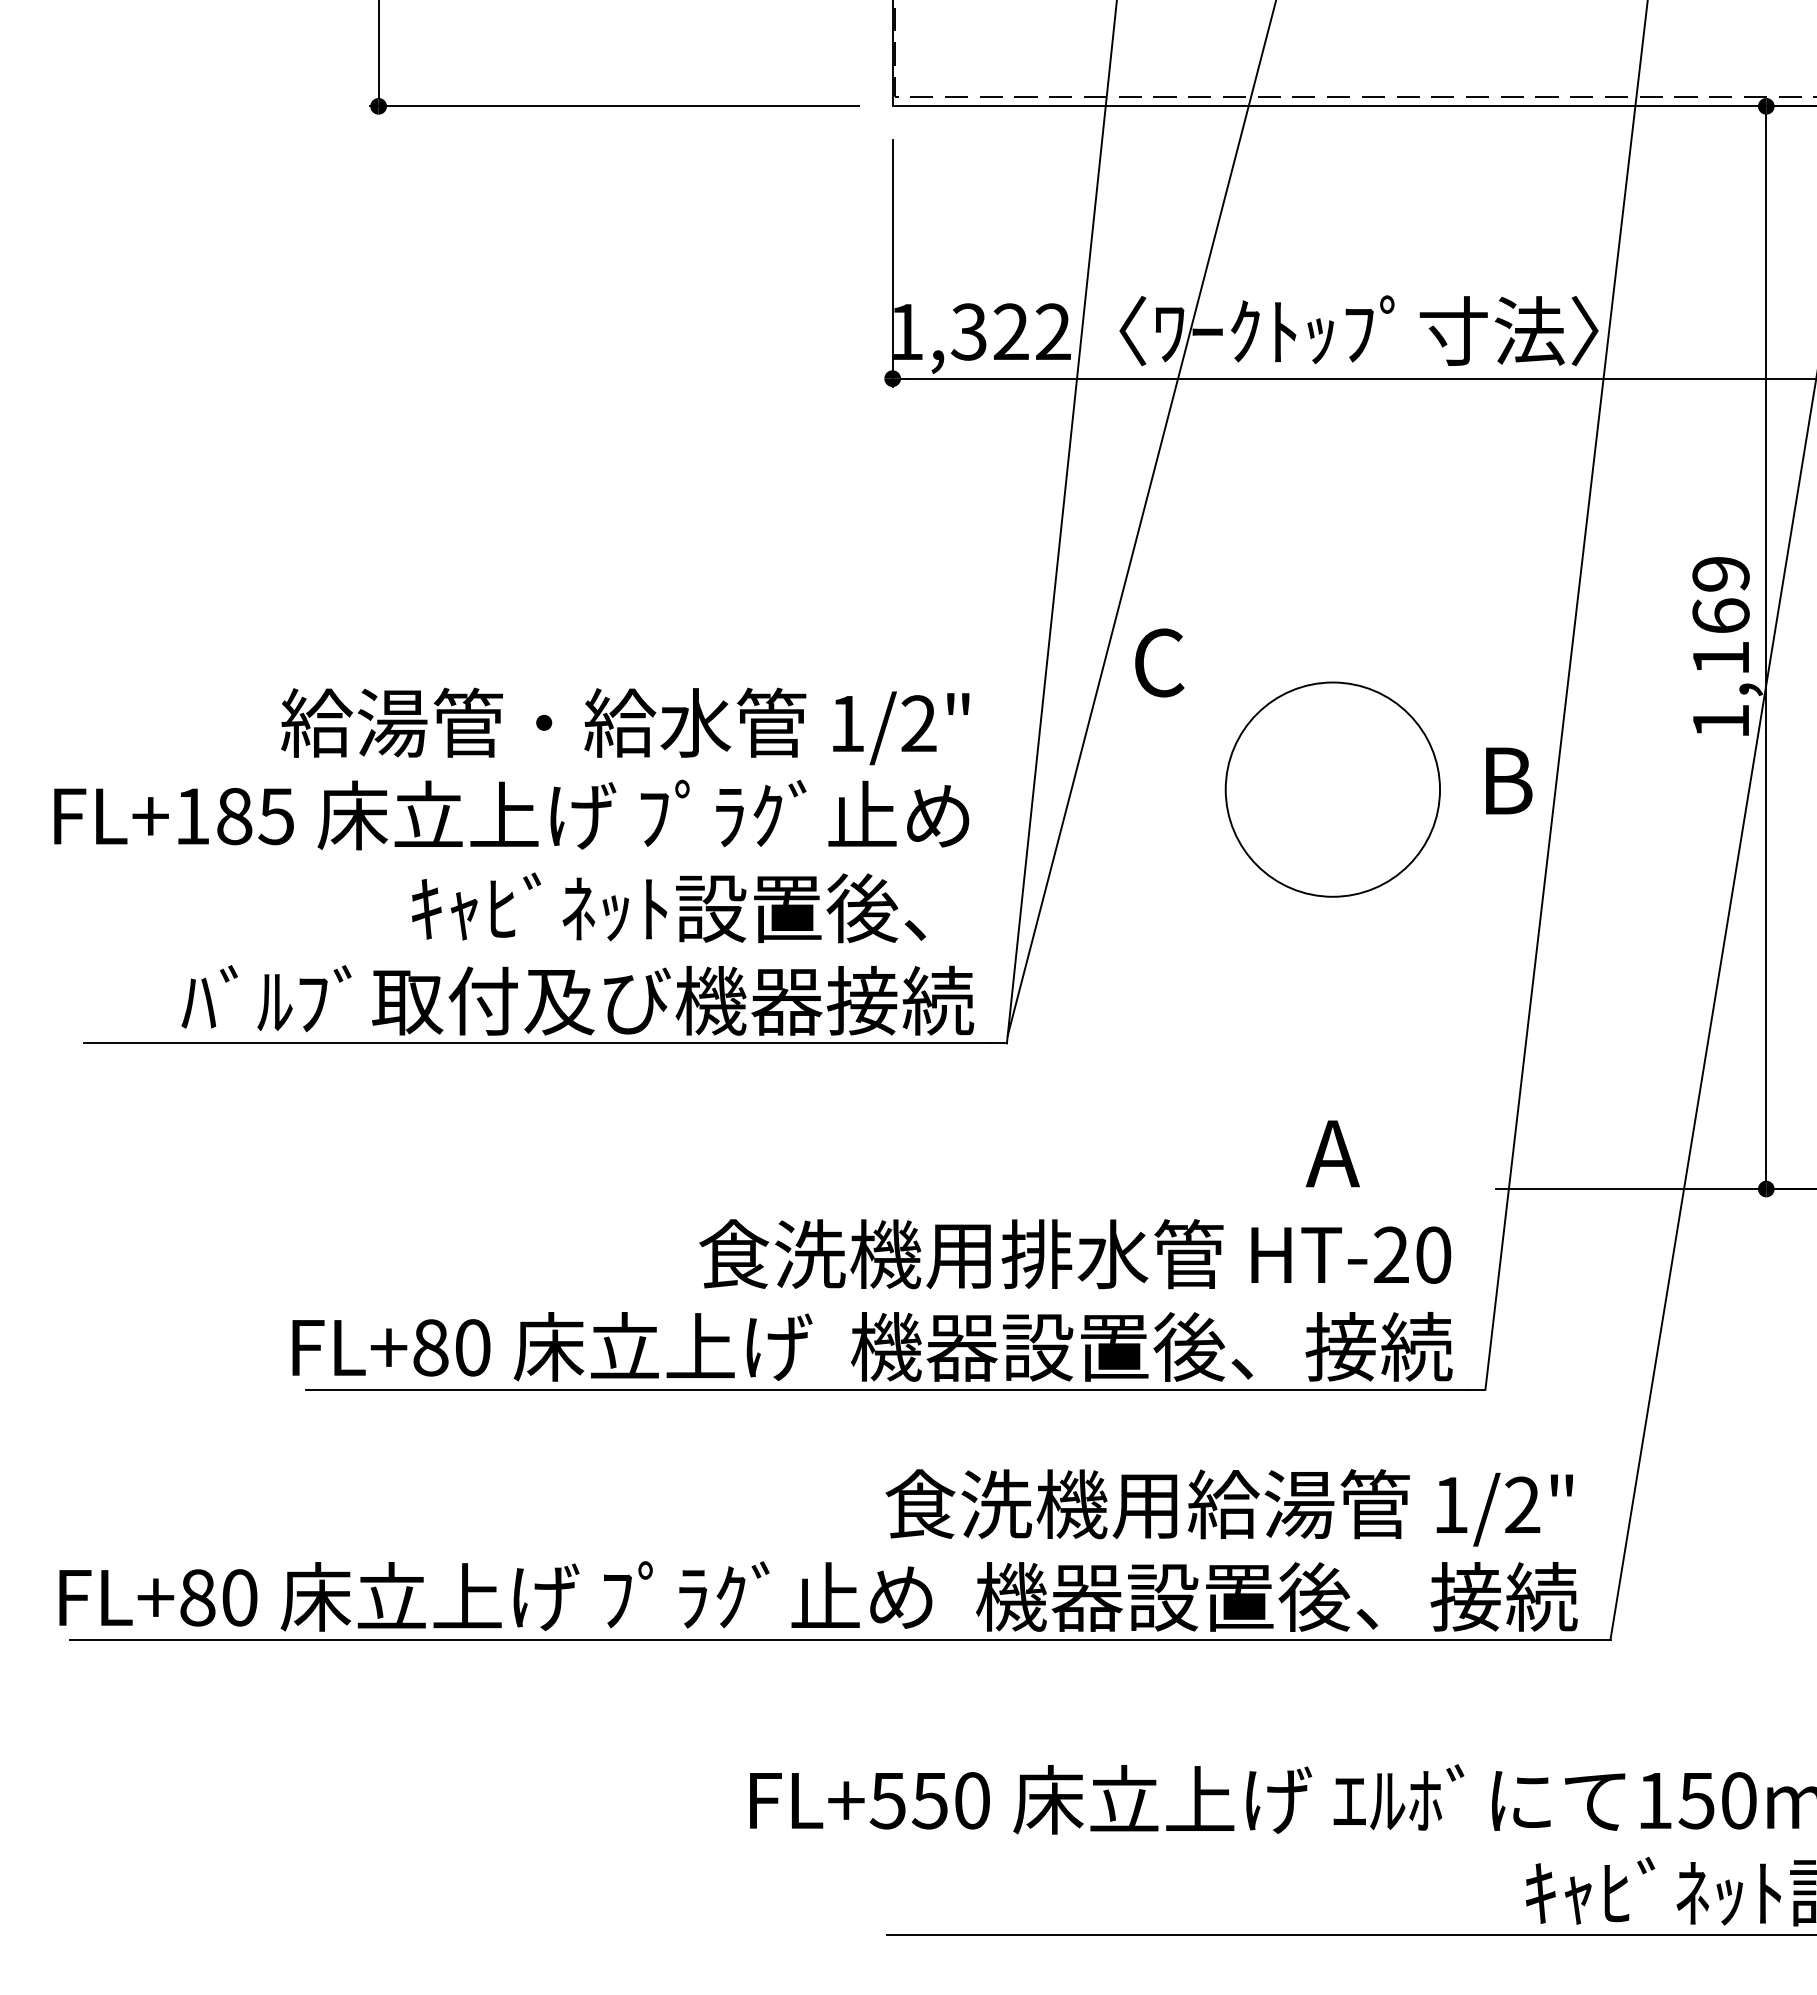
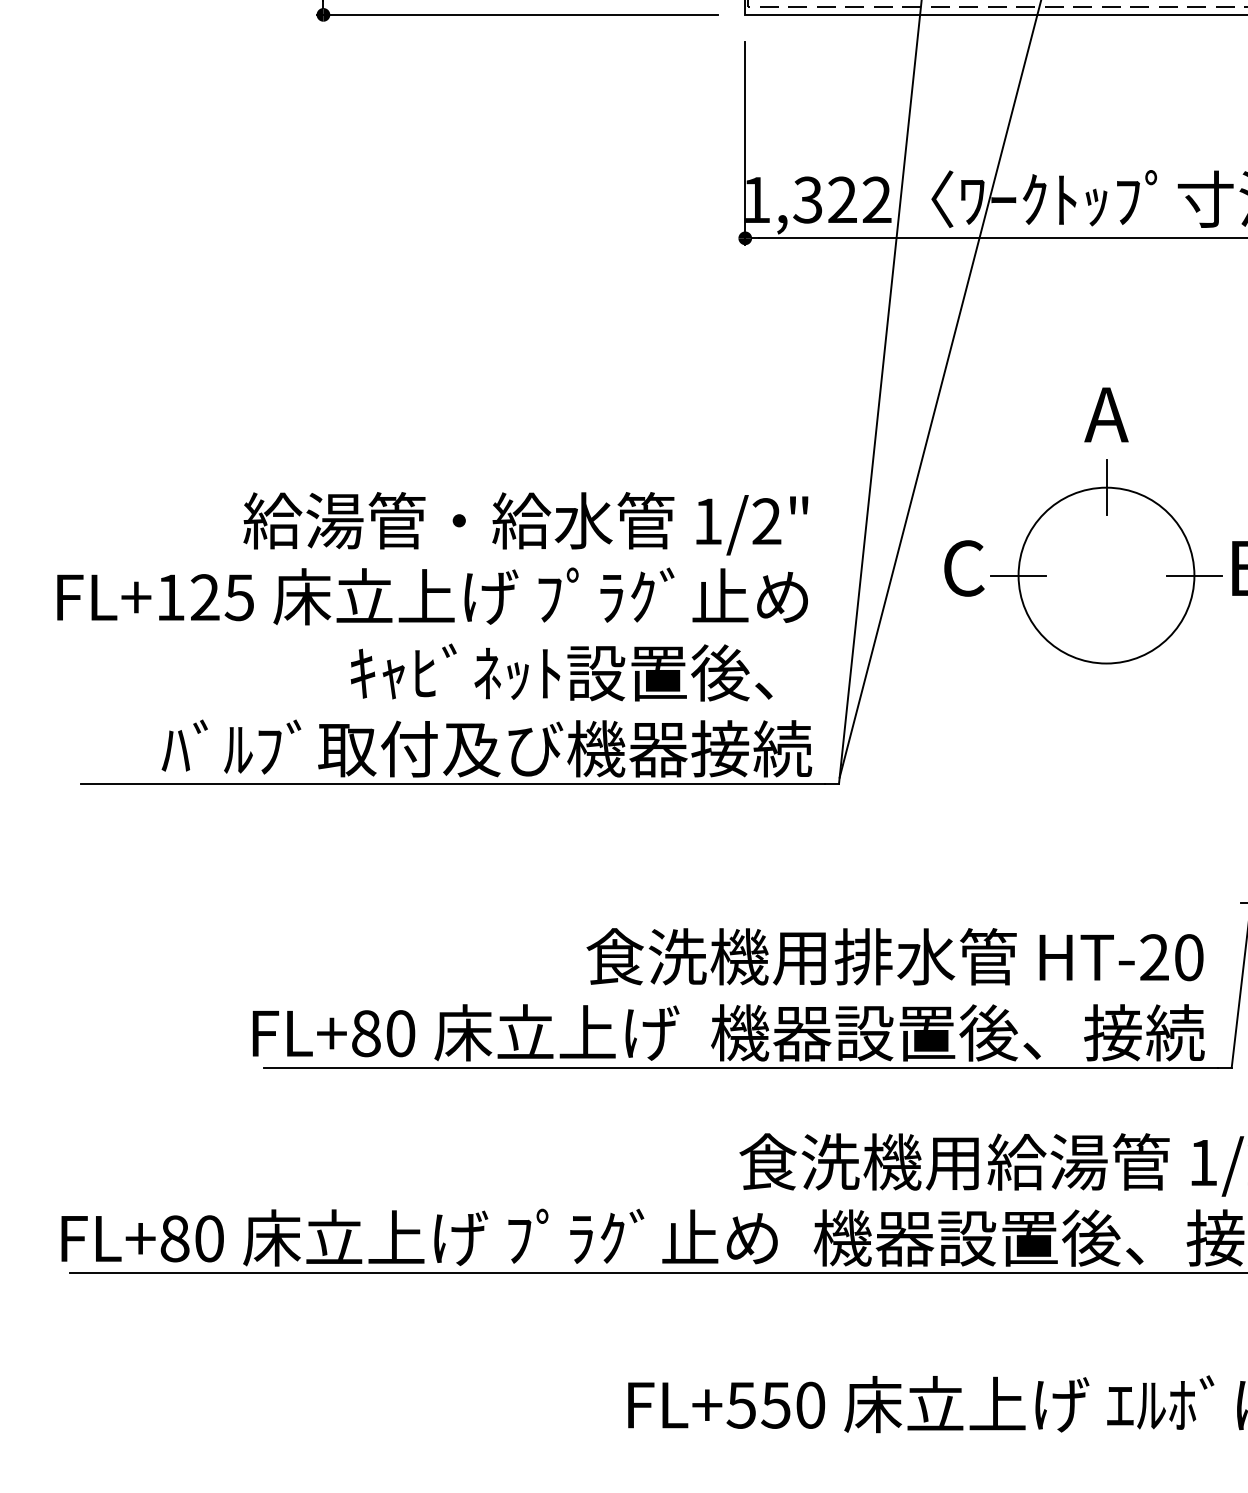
text: (1159, 662) -> (964, 568), moved
line: (1332, 682) -> (1106, 487), added
line: (1225, 789) -> (1018, 575), added
line: (1439, 789) -> (1193, 575), added
text: (234, 816) -> (205, 597), FL+185 -> FL+125
text: (1332, 1153) -> (1106, 414), moved

